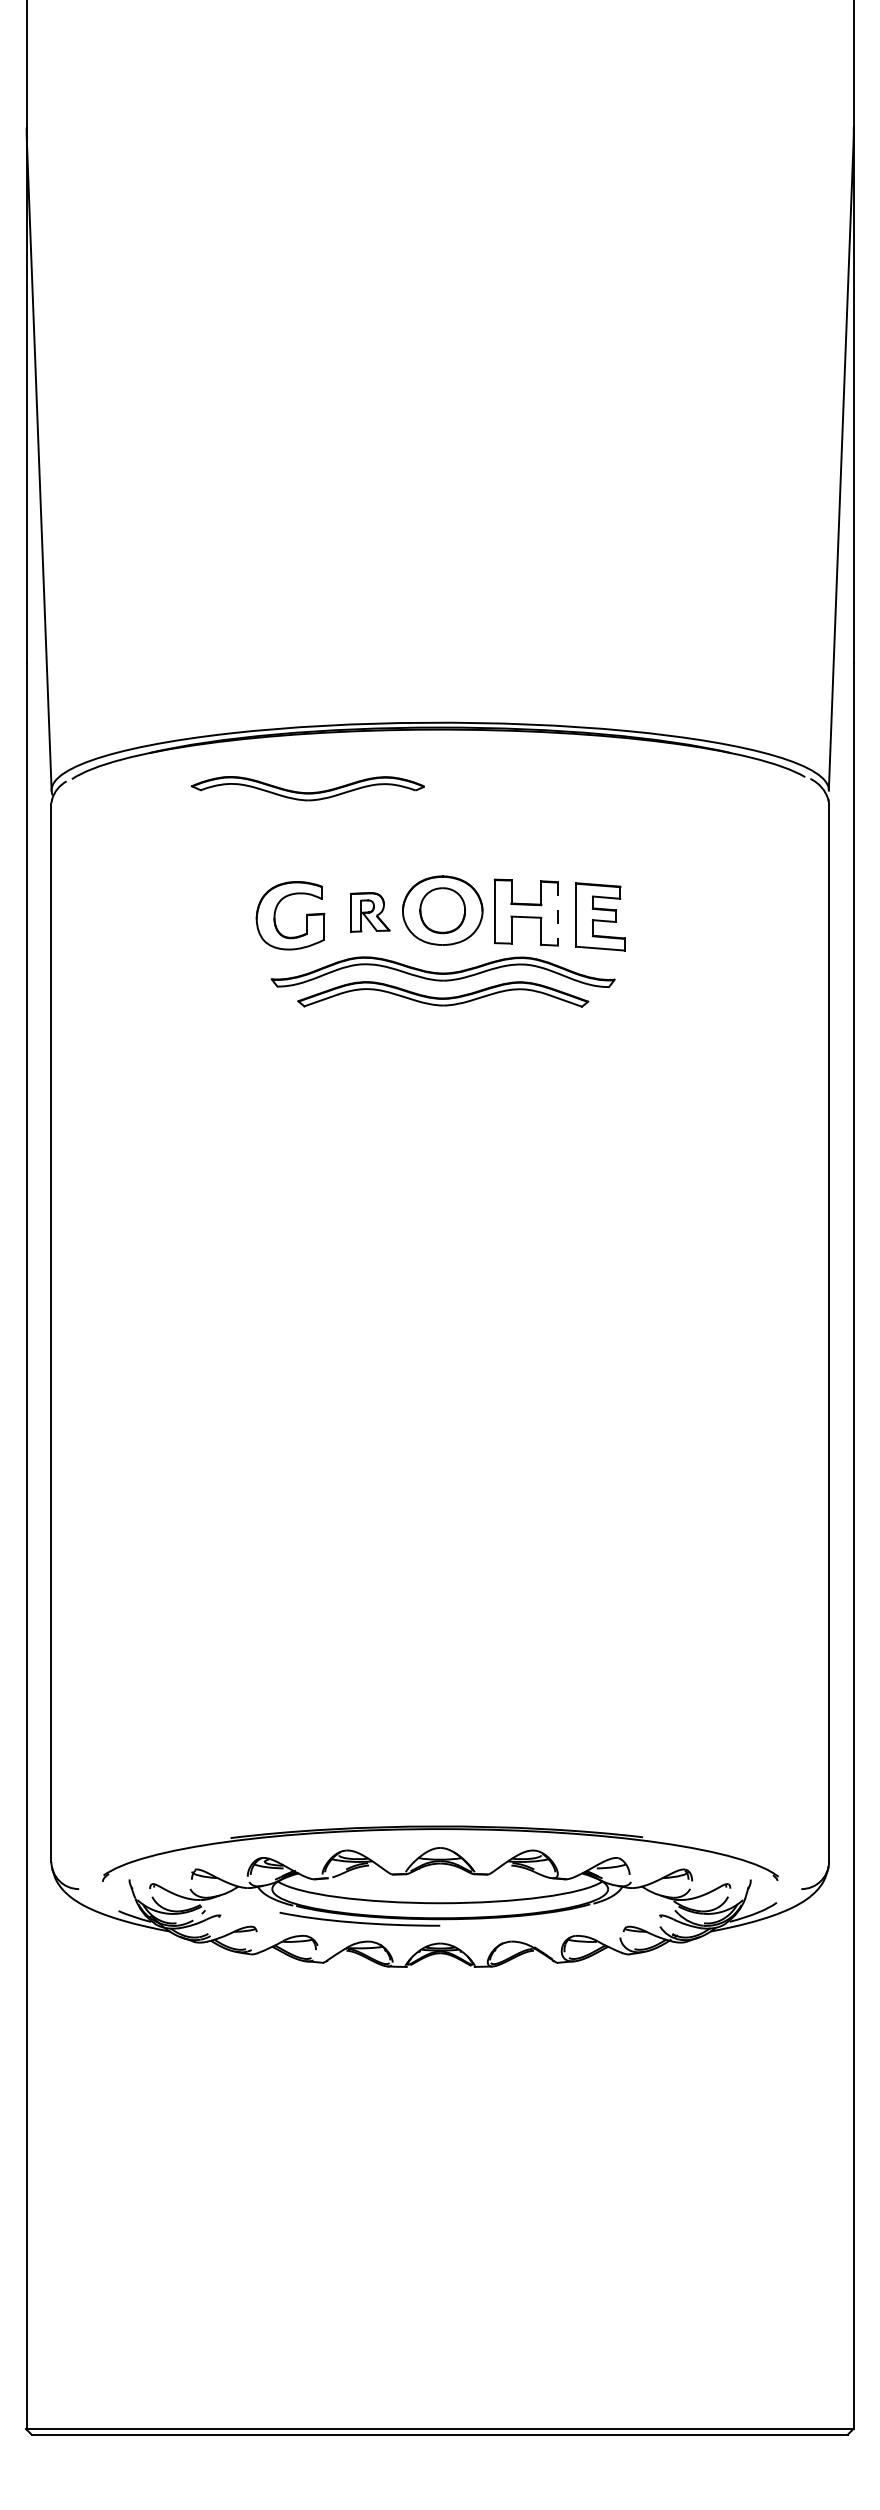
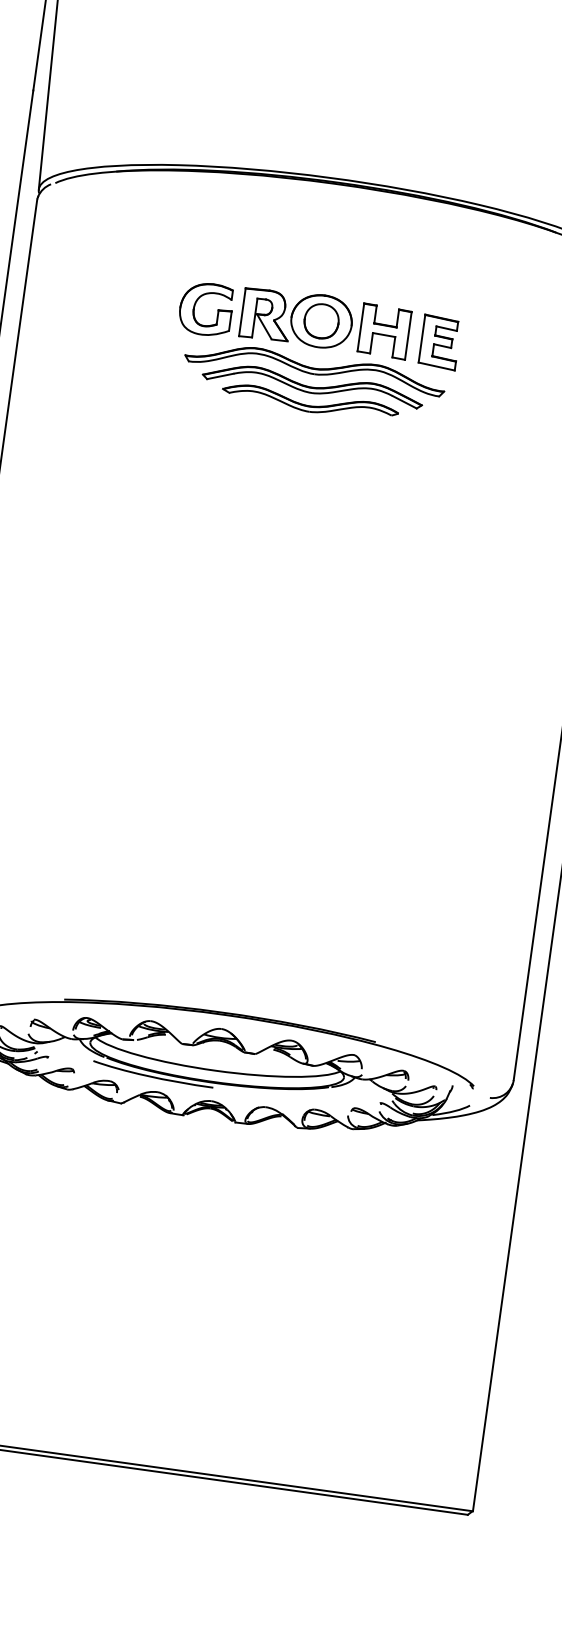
part: (307, 788) -> (310, 402), moved
part: (370, 912) -> (266, 315), size x1.67
line: (558, 913) -> (408, 335), dashed -> solid

